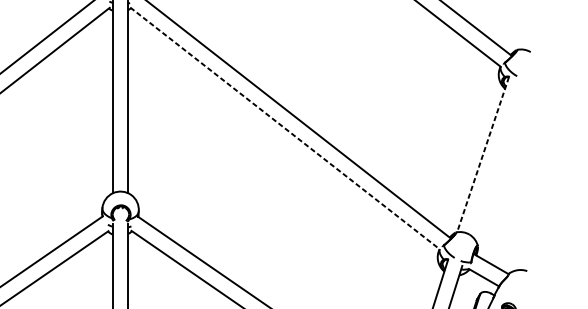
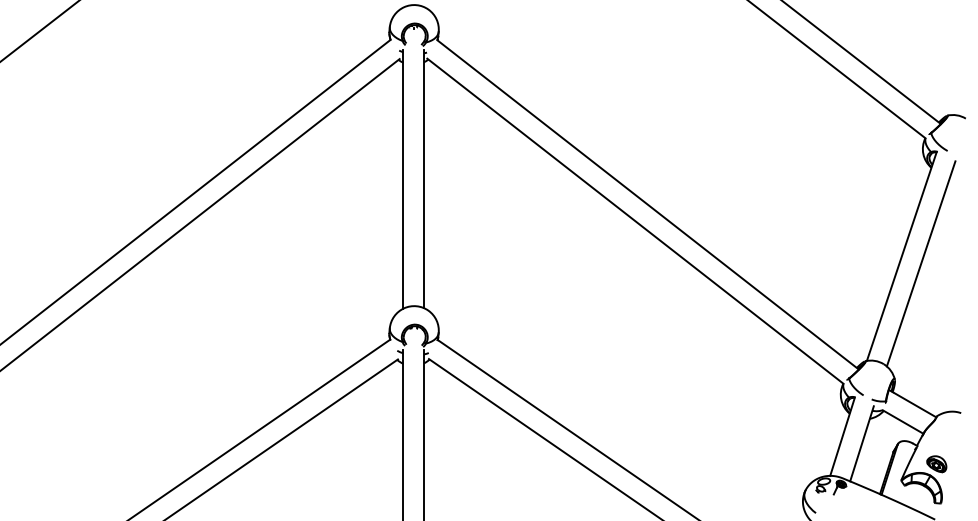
line: (285, 128) -> (635, 221), dashed -> solid
line: (482, 154) -> (901, 256), dashed -> solid
line: (496, 159) -> (920, 263), added

